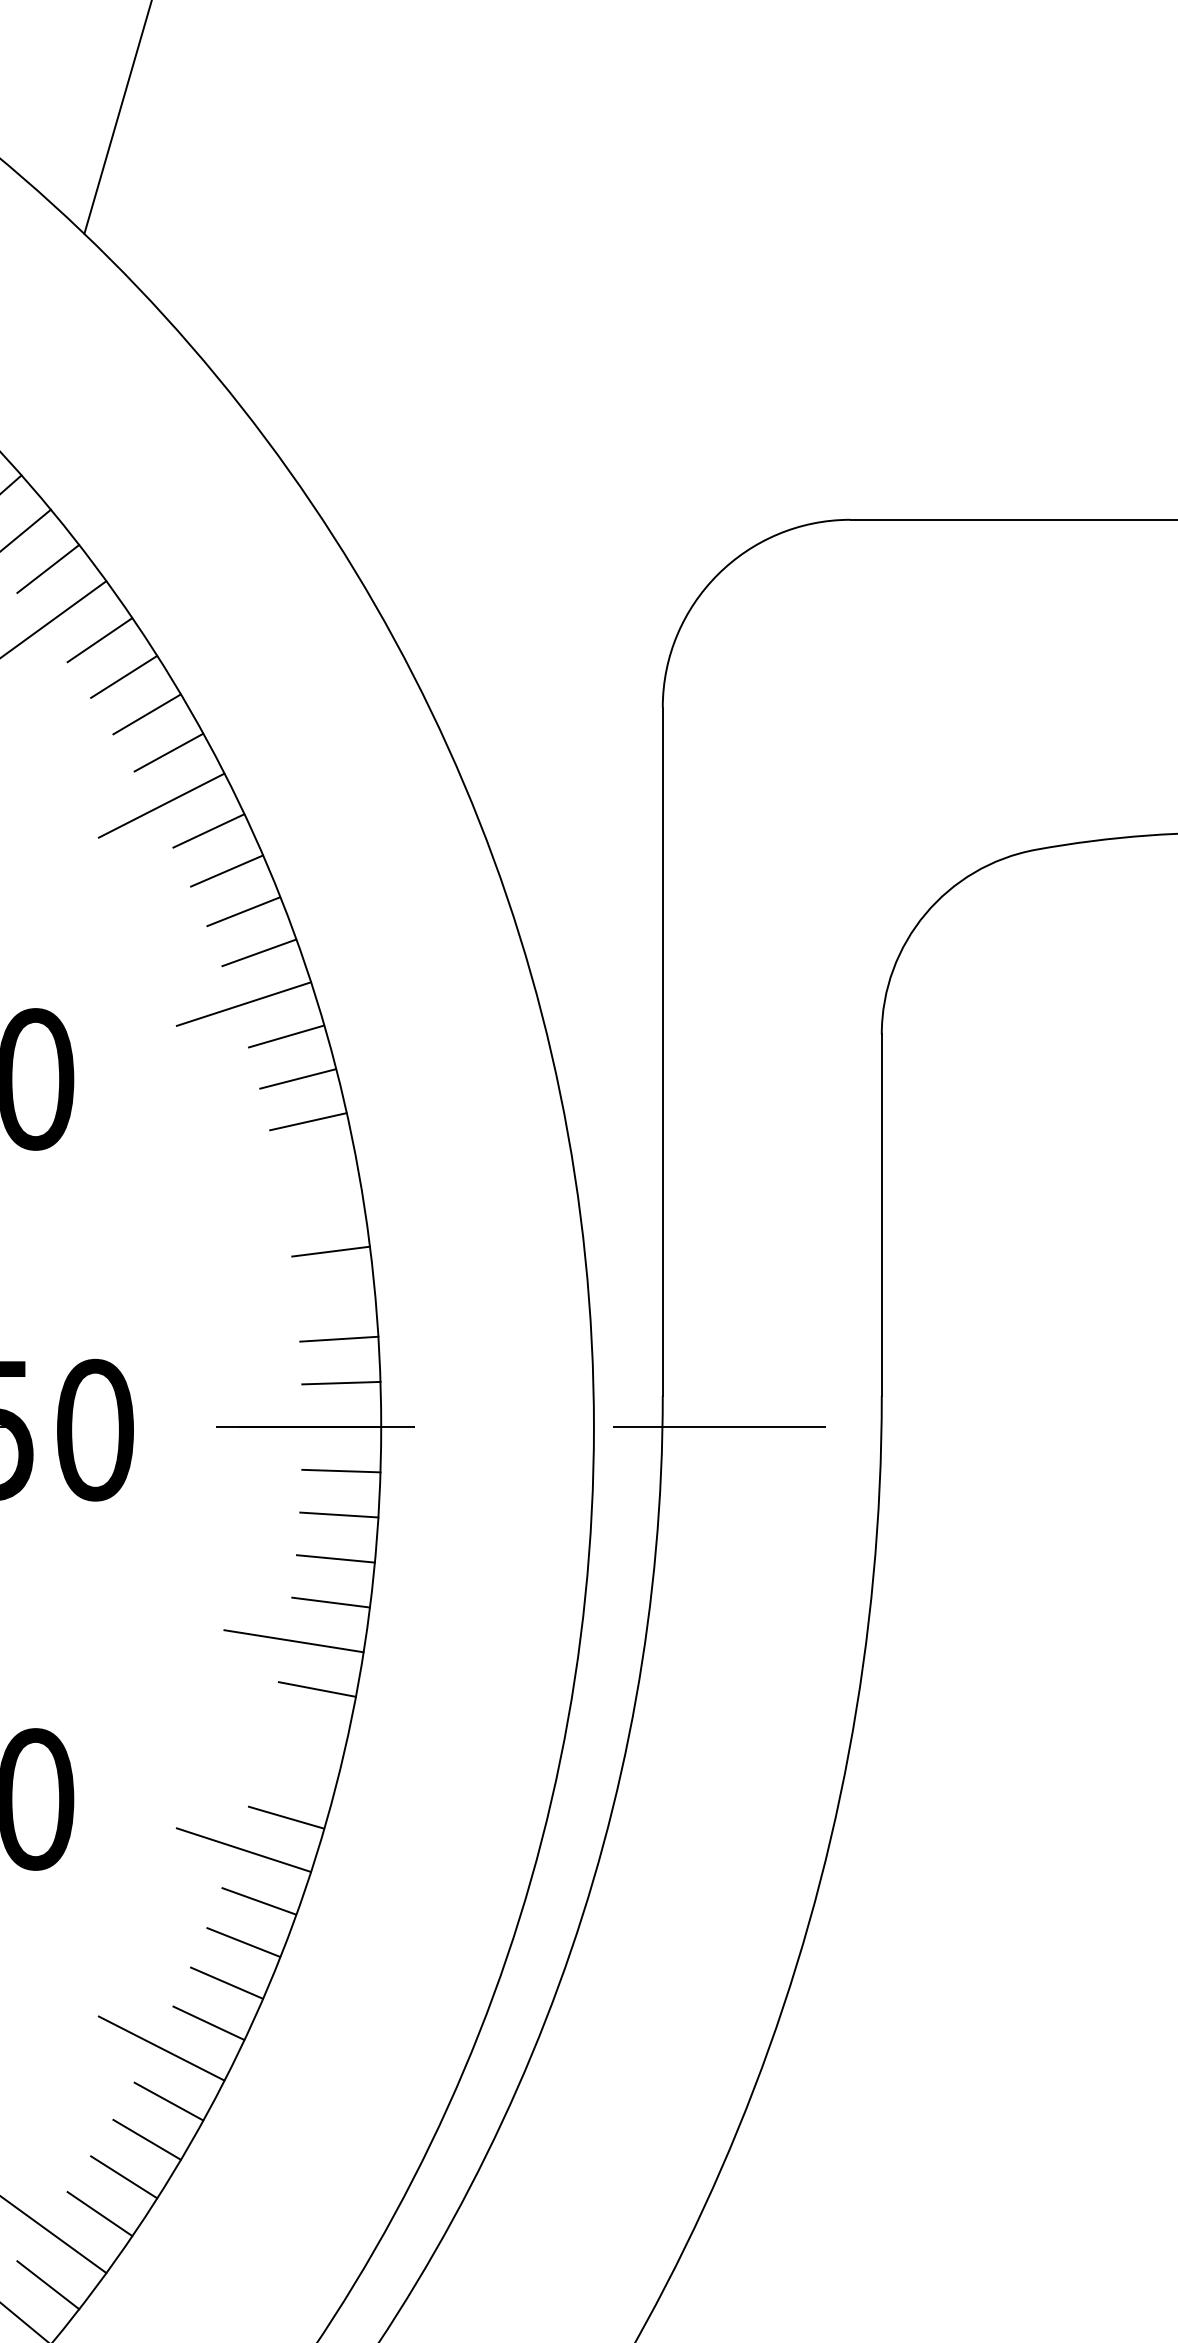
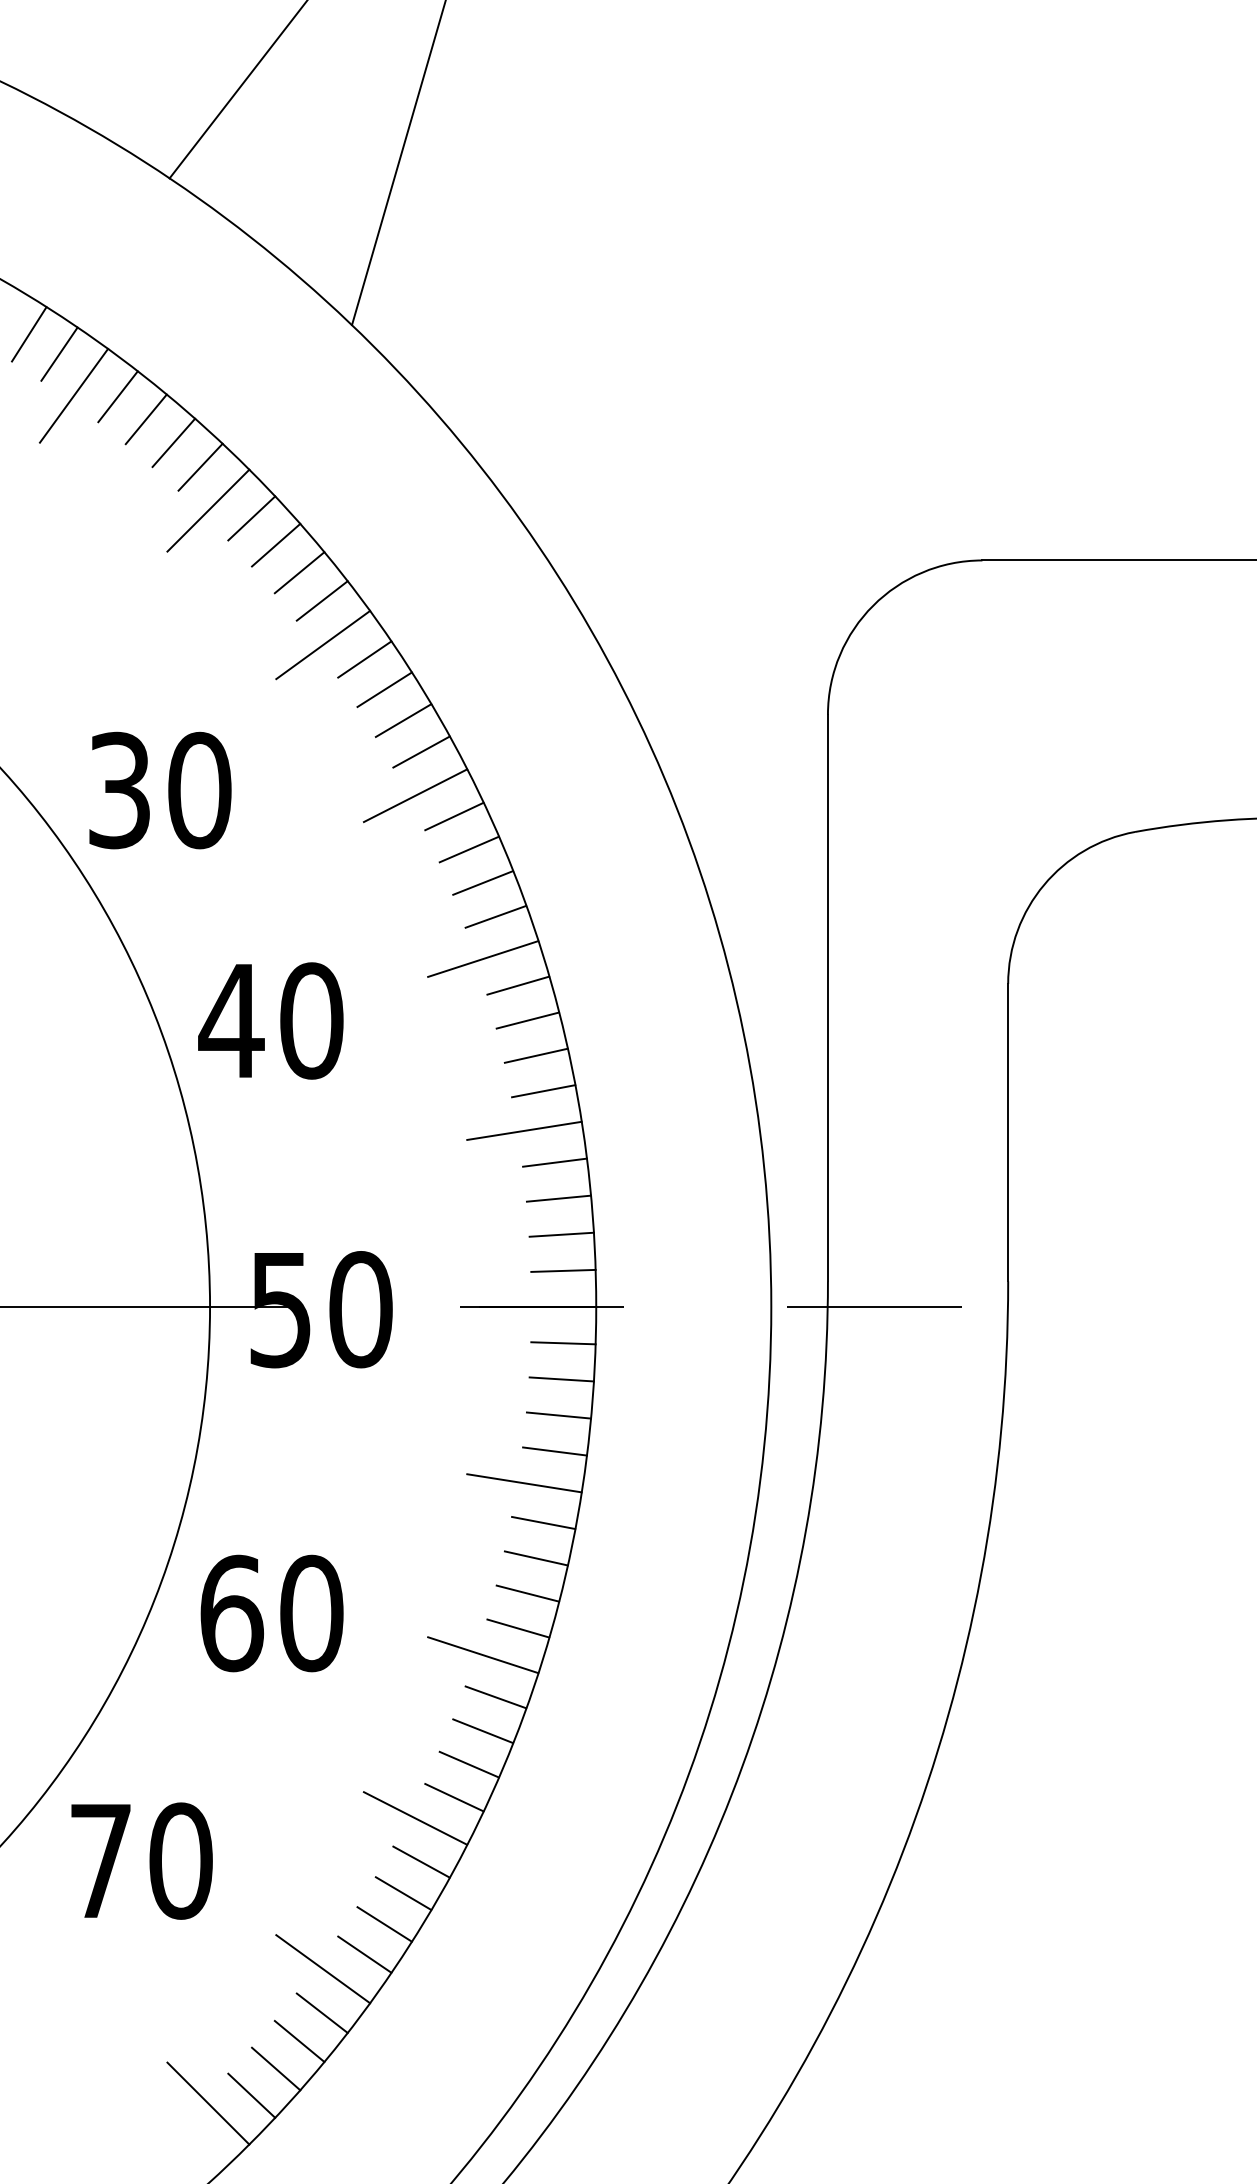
line: (317, 1165) -> (543, 1091), added
line: (294, 1212) -> (524, 1130), added
line: (335, 1295) -> (558, 1198), added
line: (307, 1732) -> (535, 1558), added
line: (297, 1775) -> (527, 1593), added

